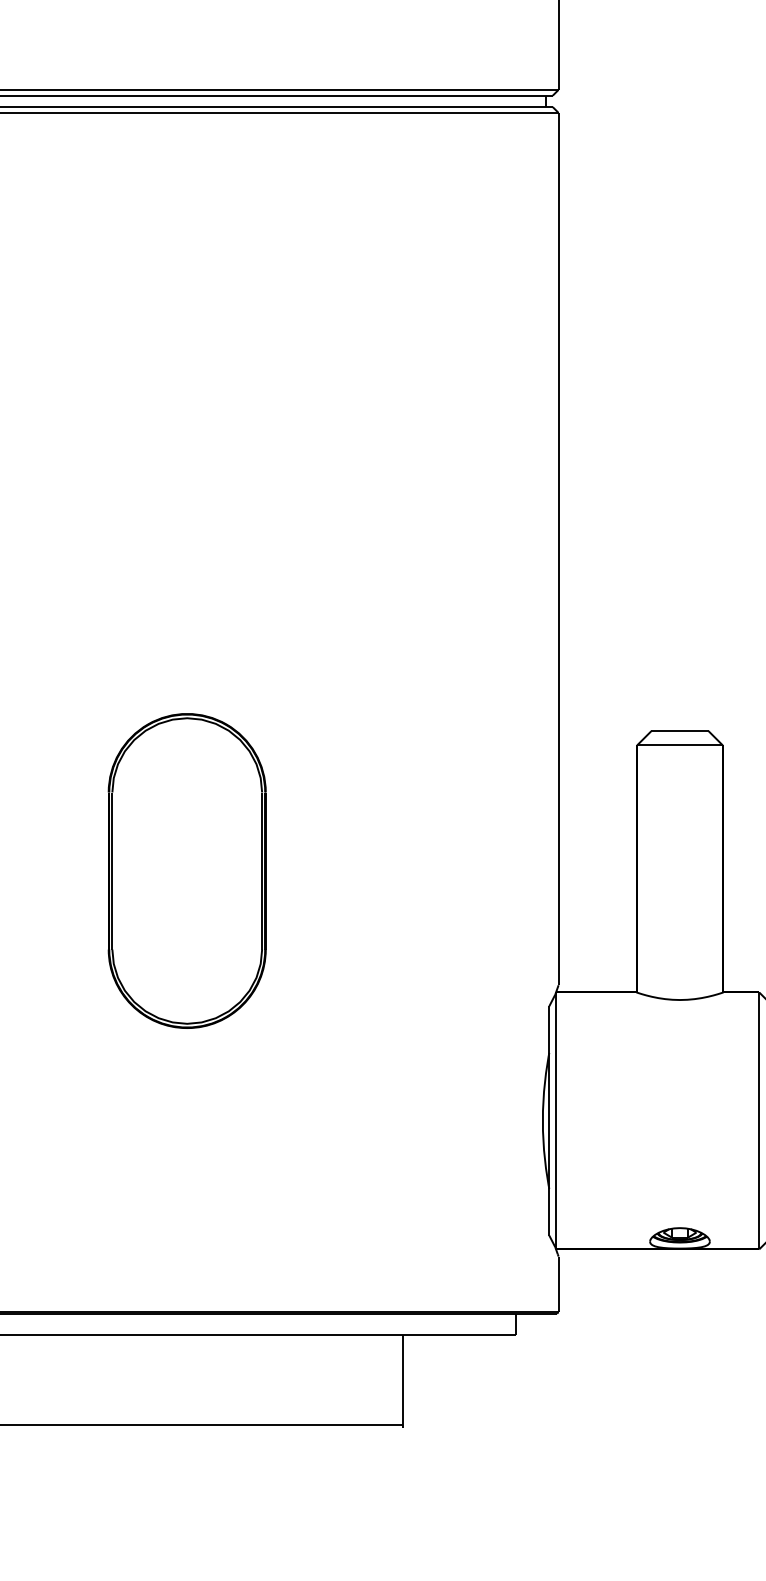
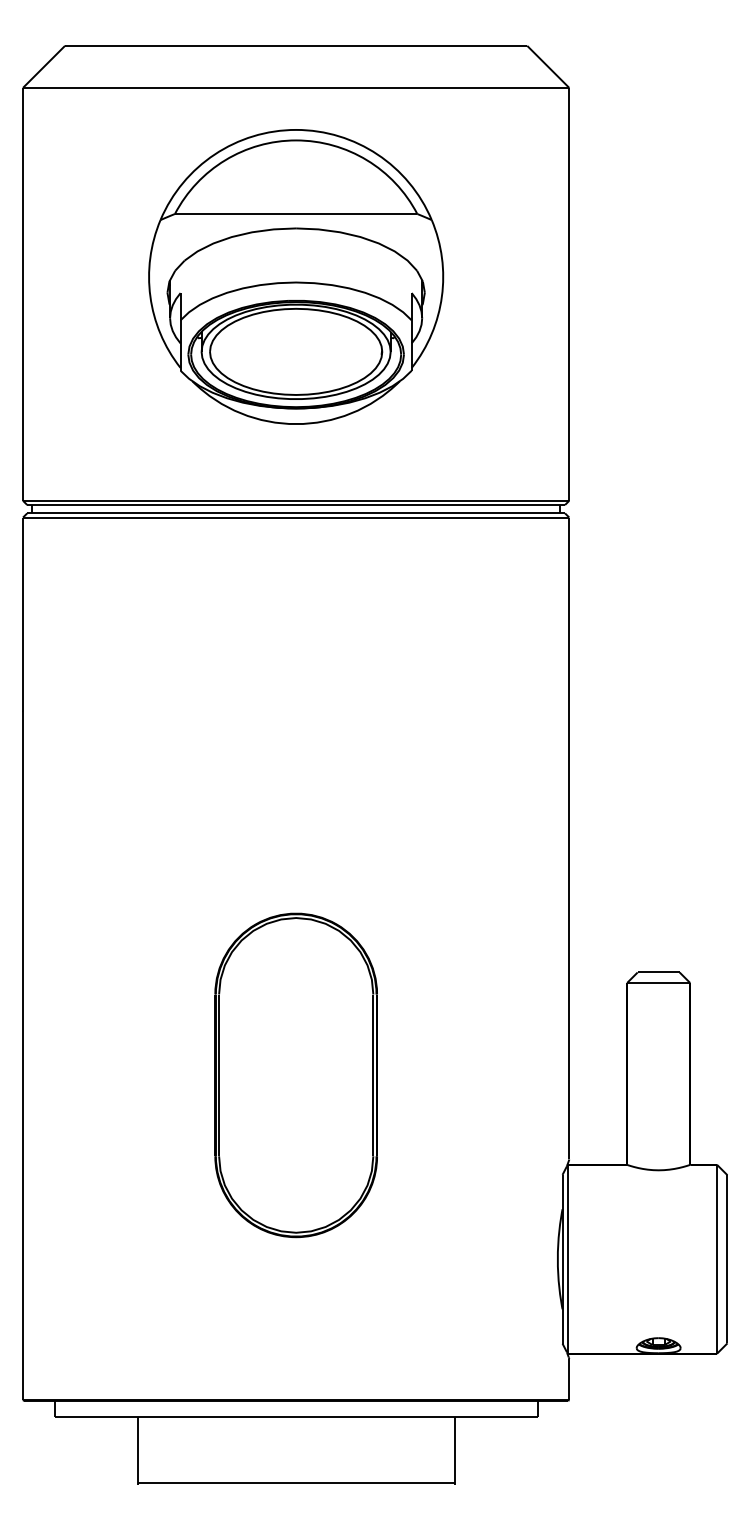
part: (186, 871) -> (295, 1075), size x1.4

